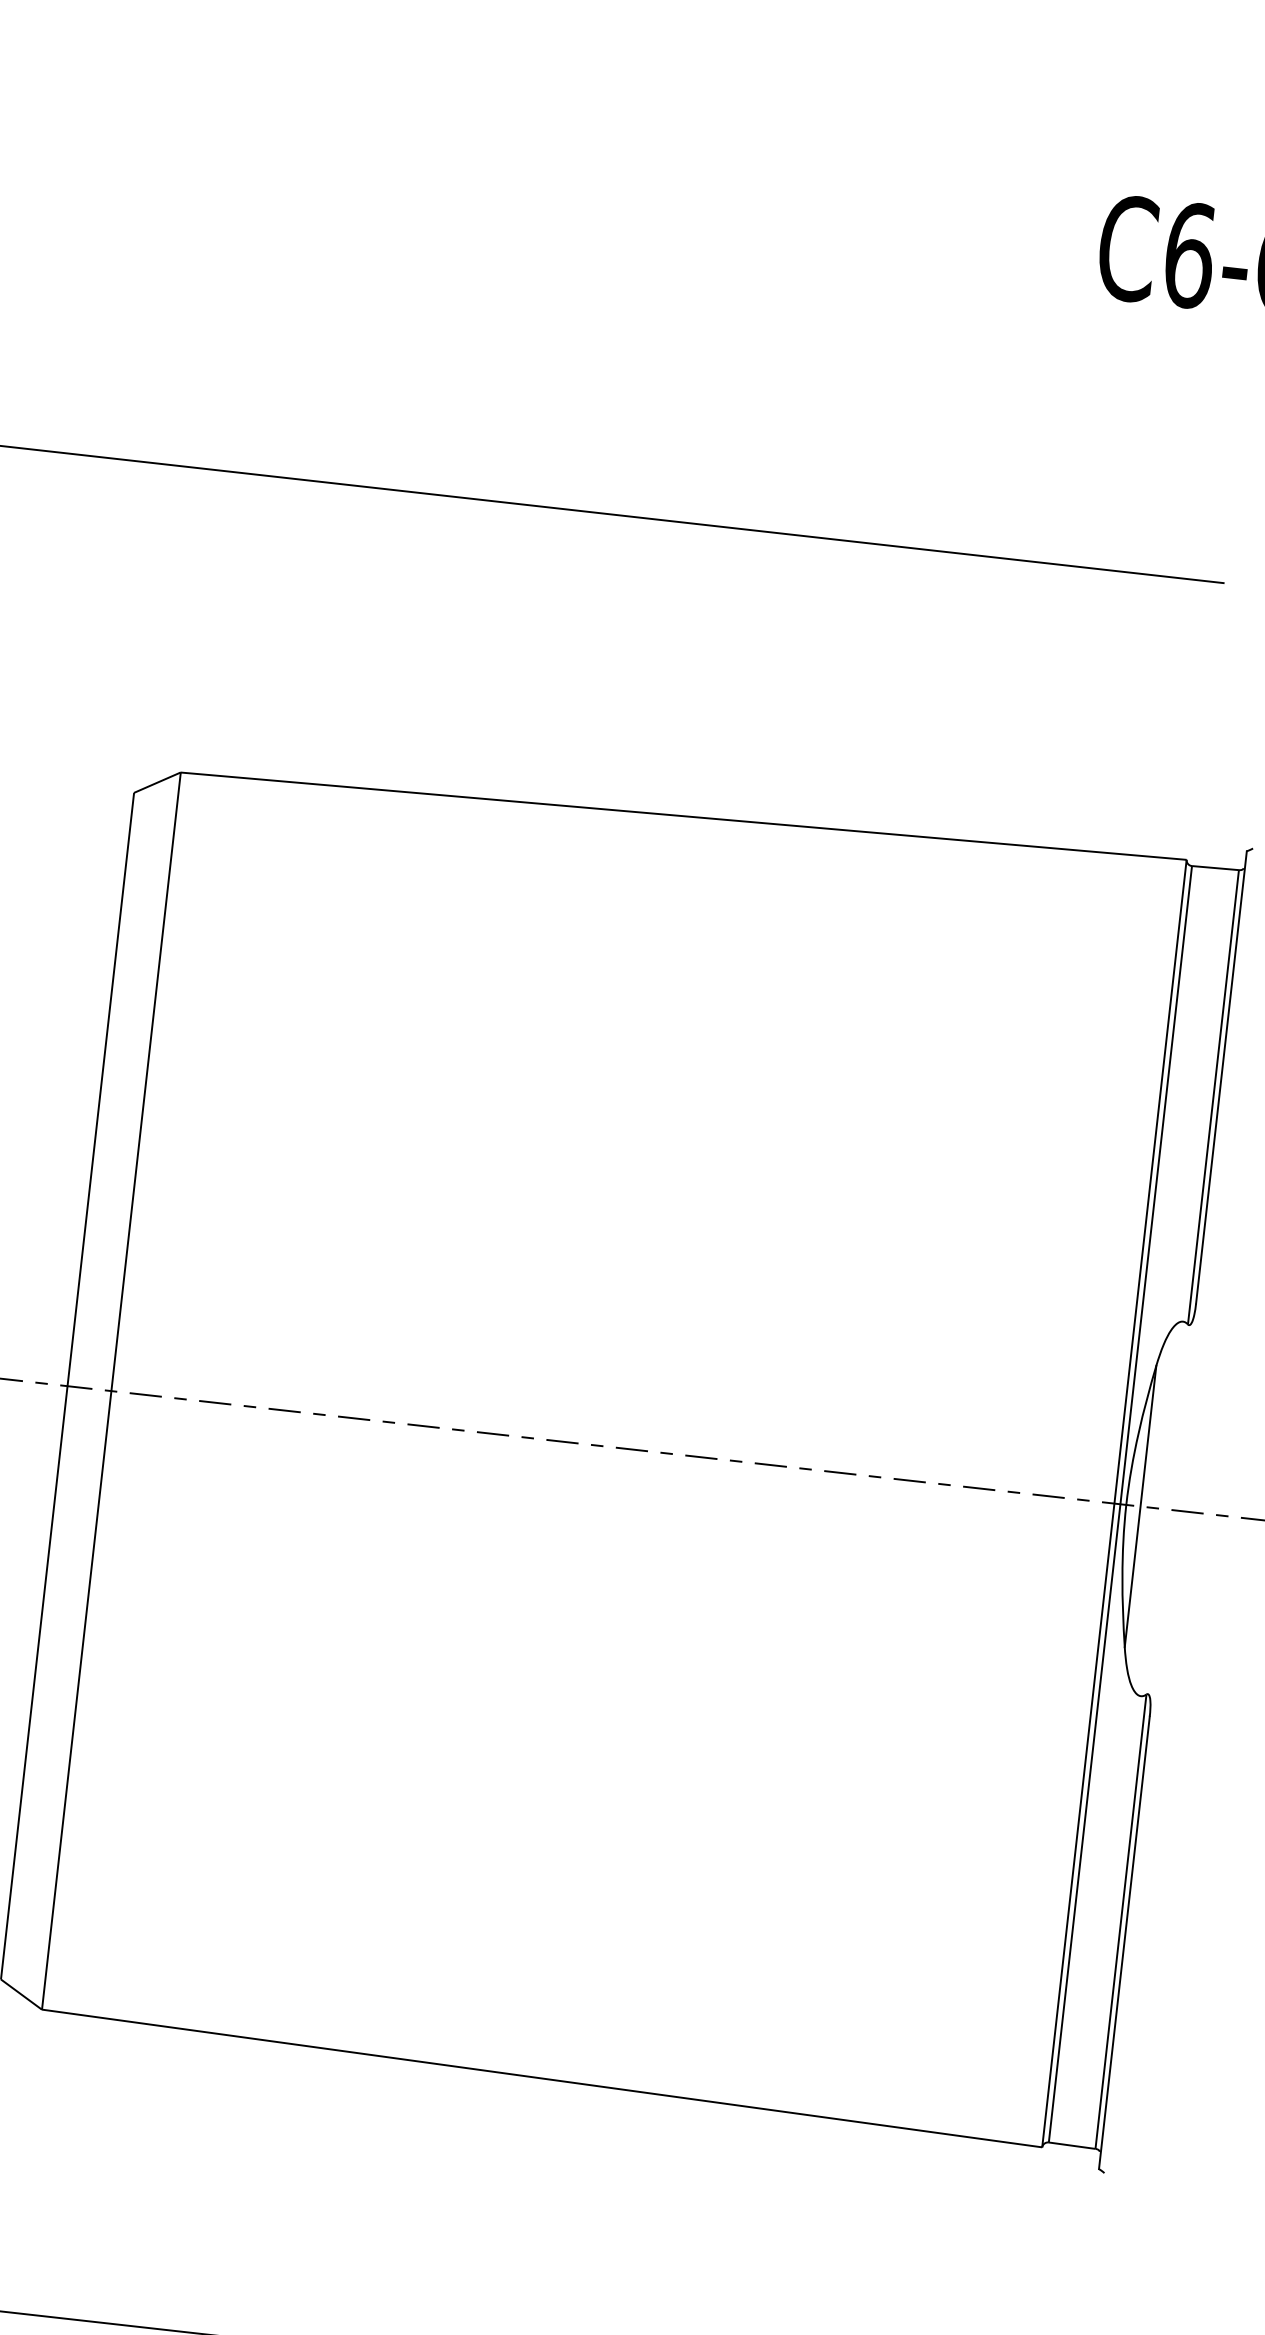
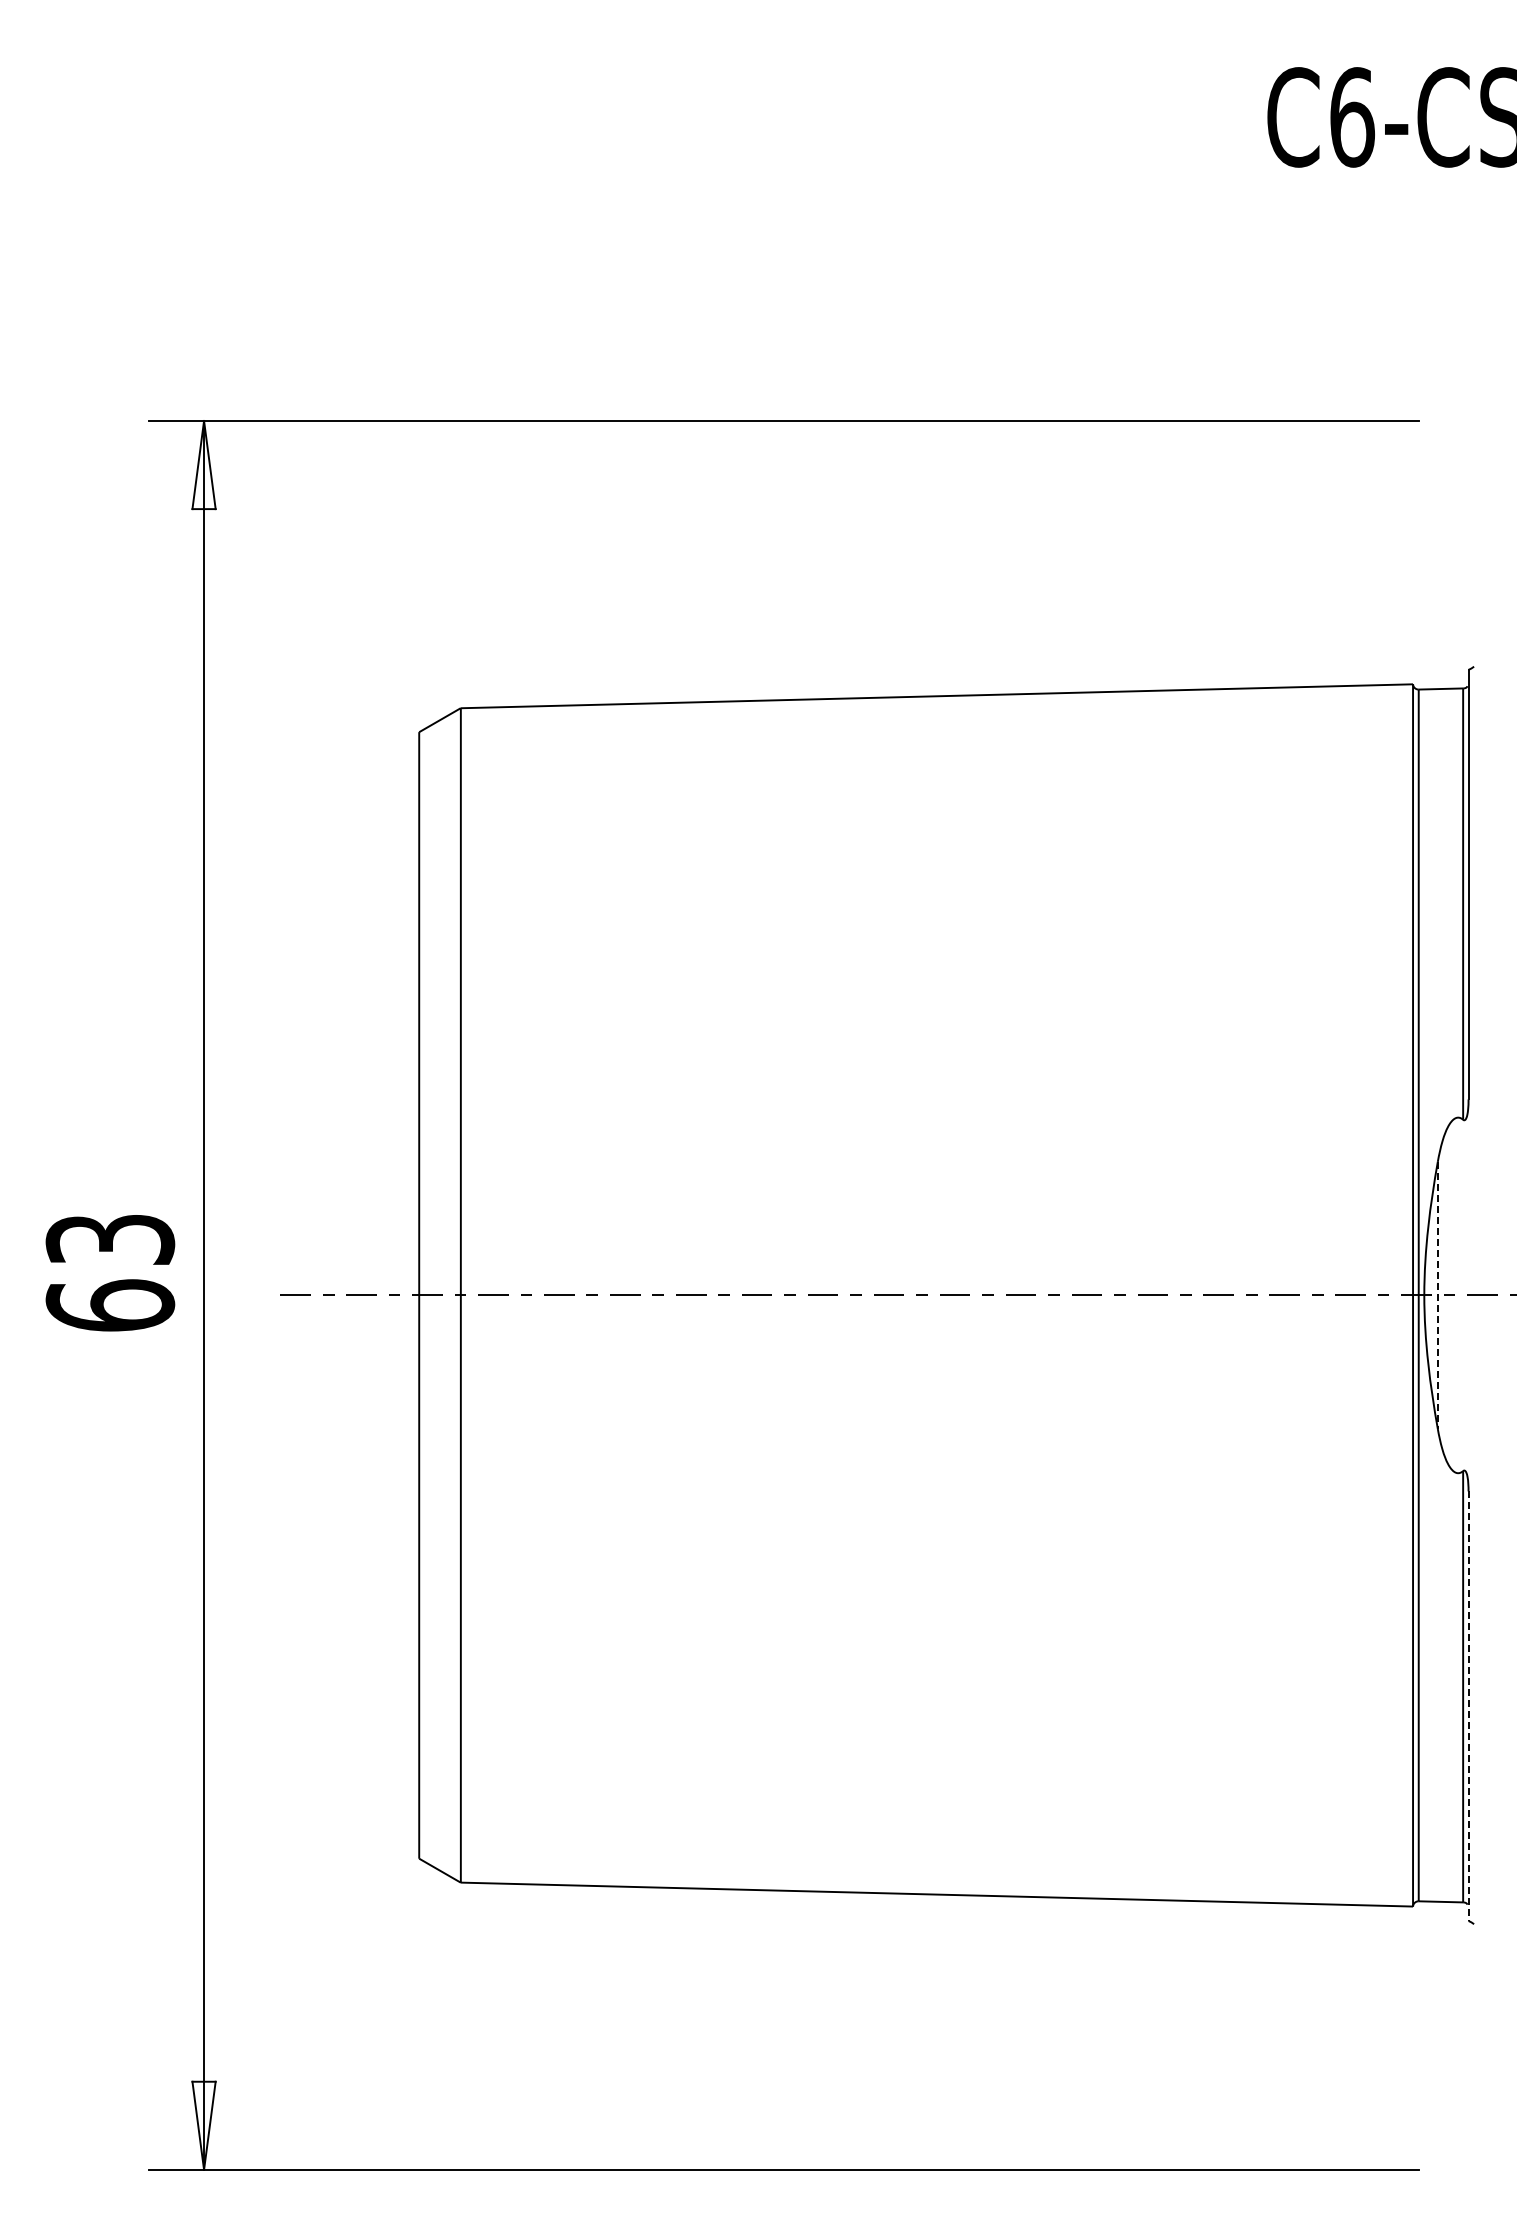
line: (1140, 1506) -> (1437, 1295), solid -> dashed
line: (1124, 1943) -> (1468, 1706), solid -> dashed

